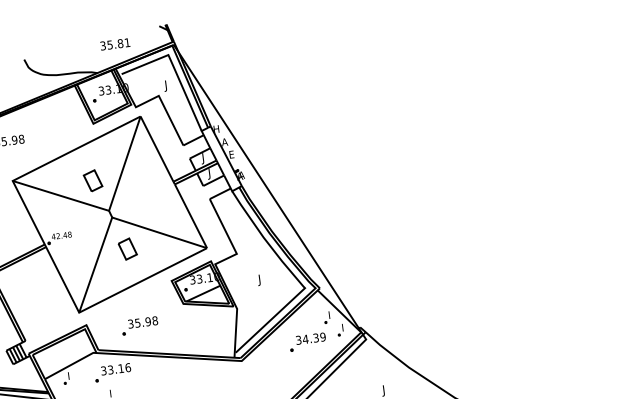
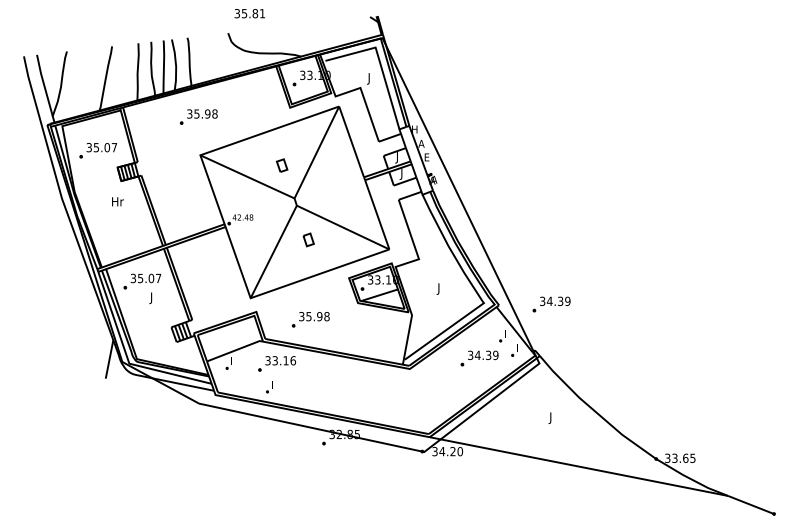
text: (114, 44) -> (249, 13), moved
part: (92, 180) -> (281, 165), size x0.6
part: (127, 248) -> (308, 239), size x0.6
part: (370, 281) -> (551, 304), added

